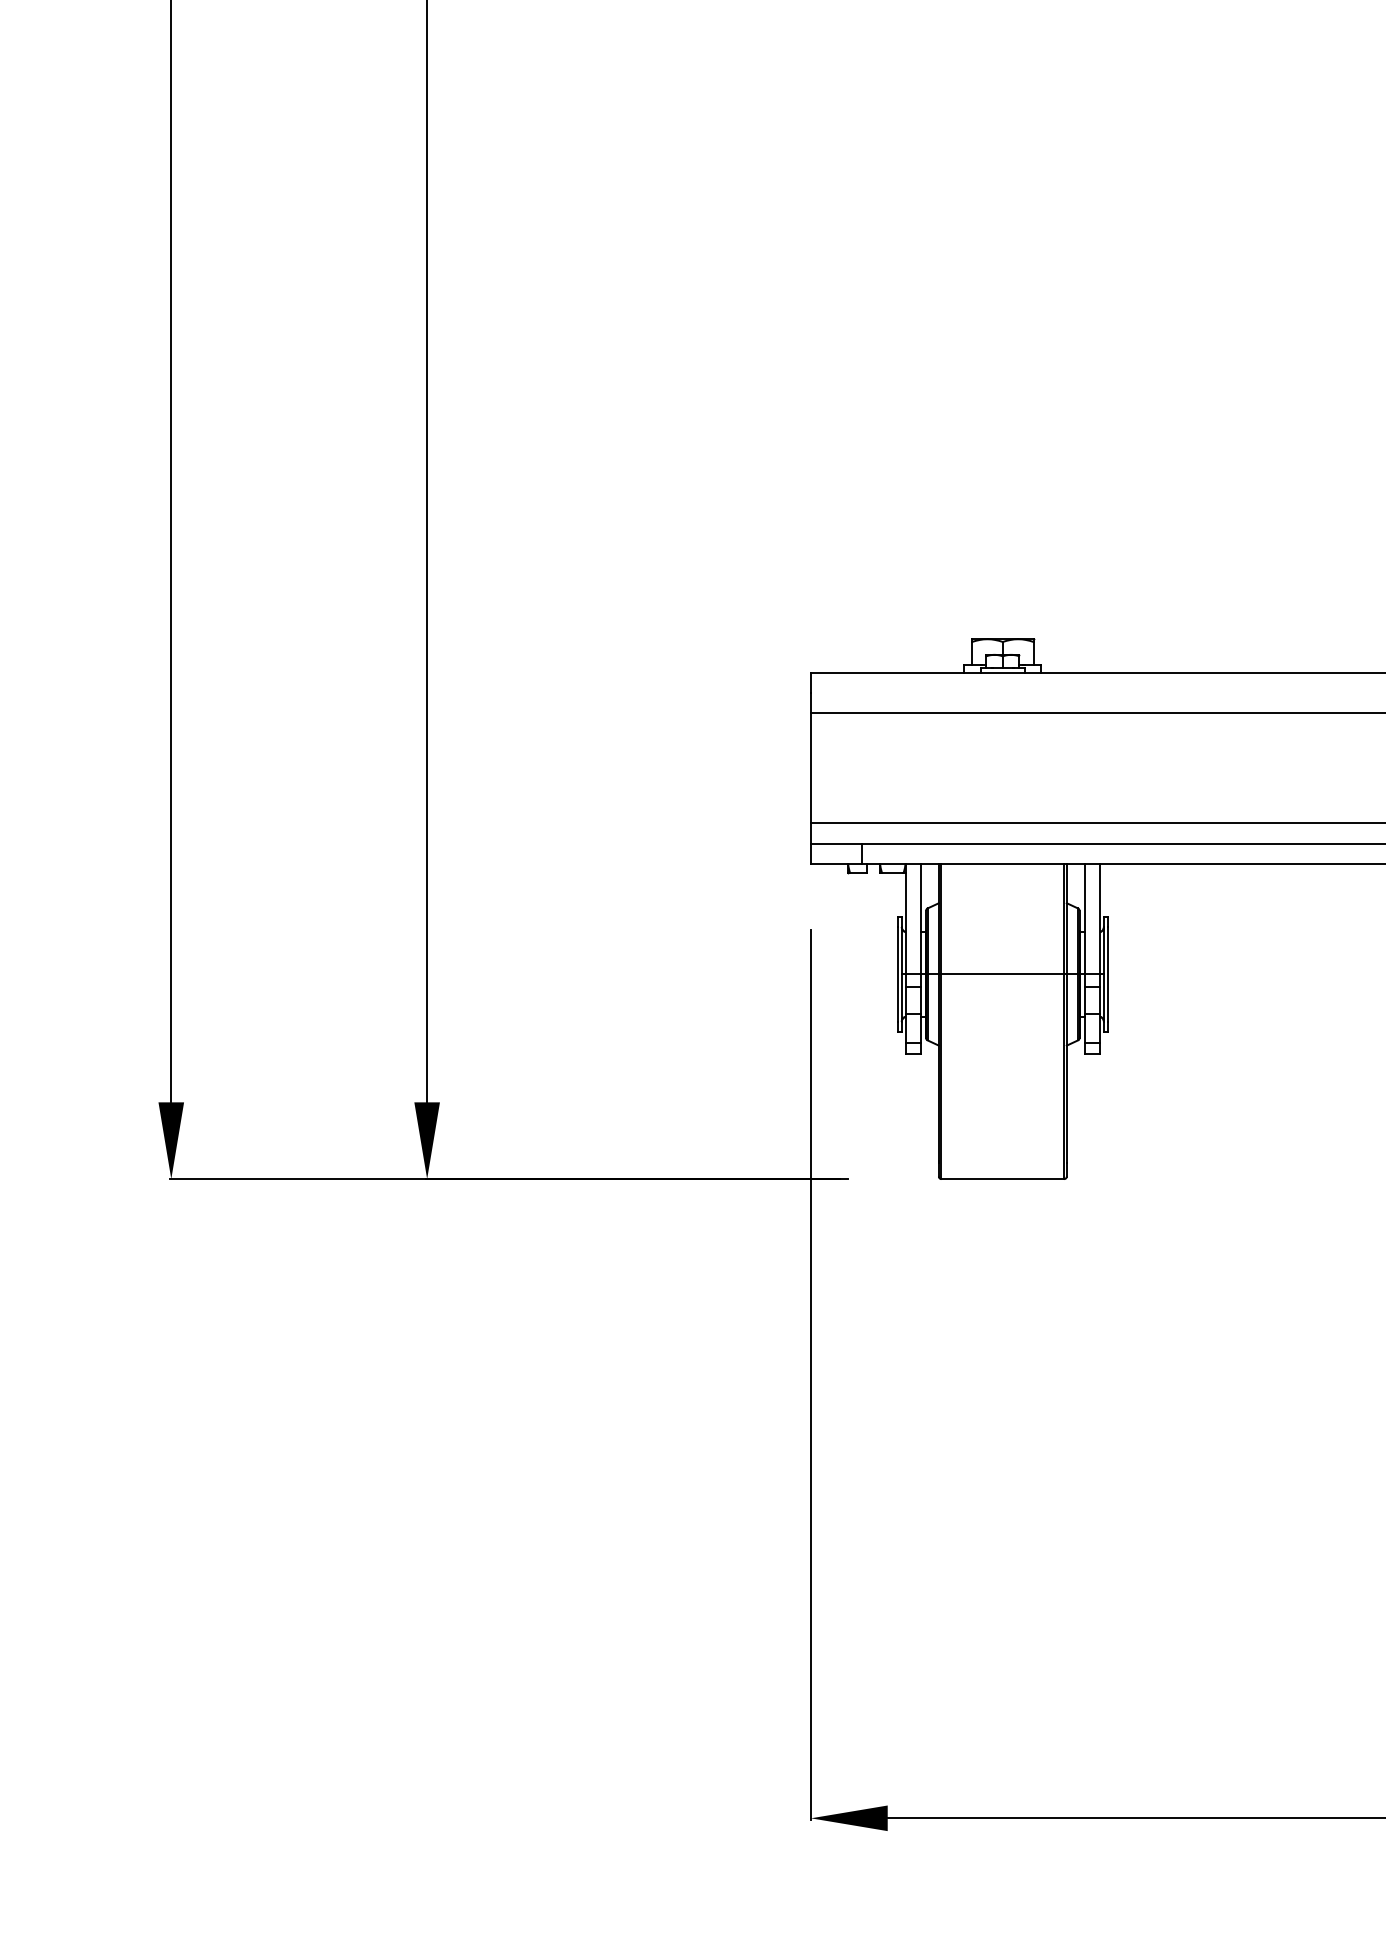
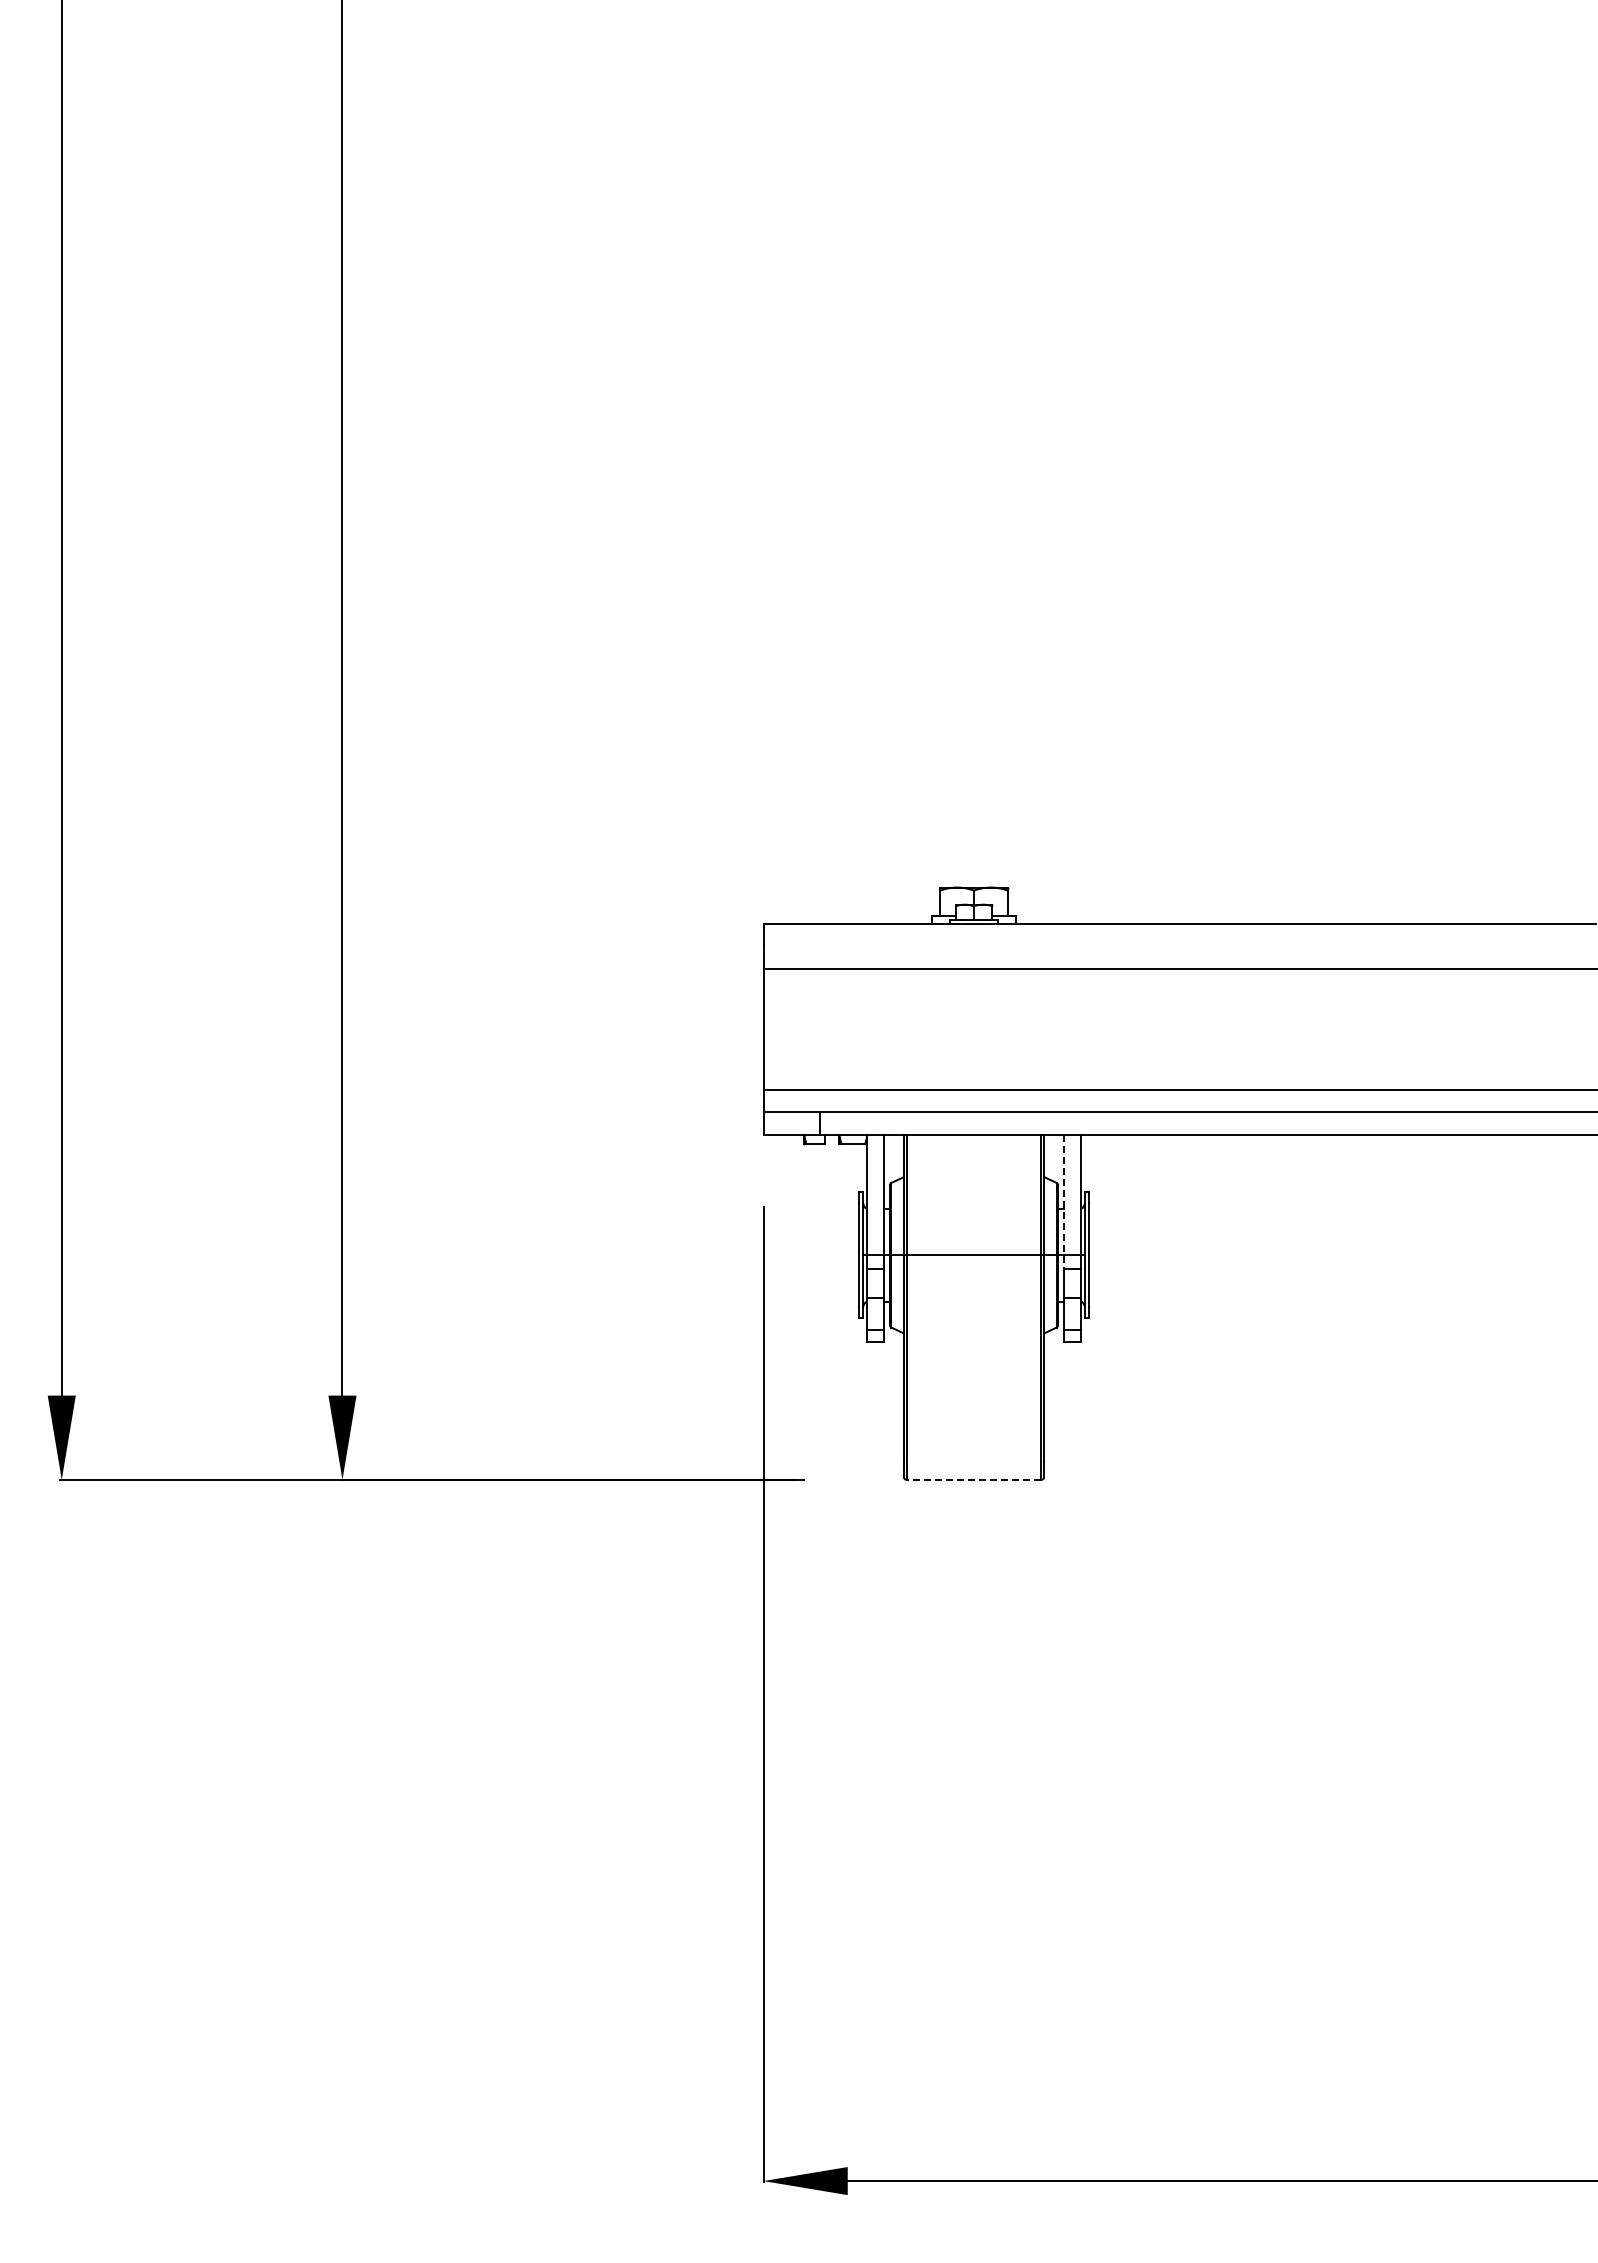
line: (1084, 926) -> (1063, 1202), solid -> dashed
line: (1002, 1178) -> (973, 1479), solid -> dashed

